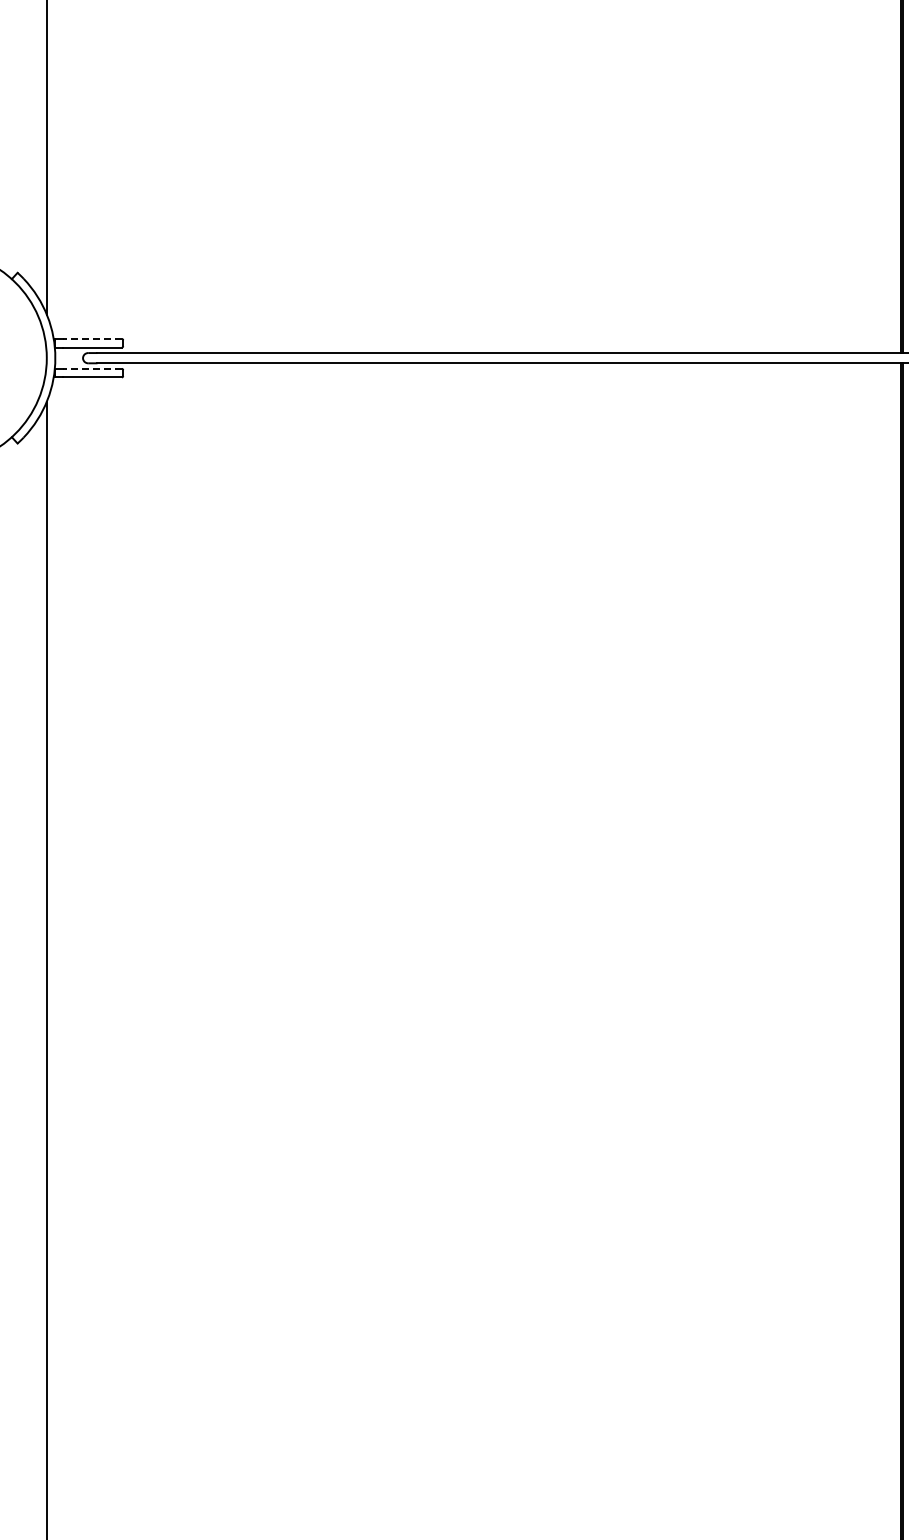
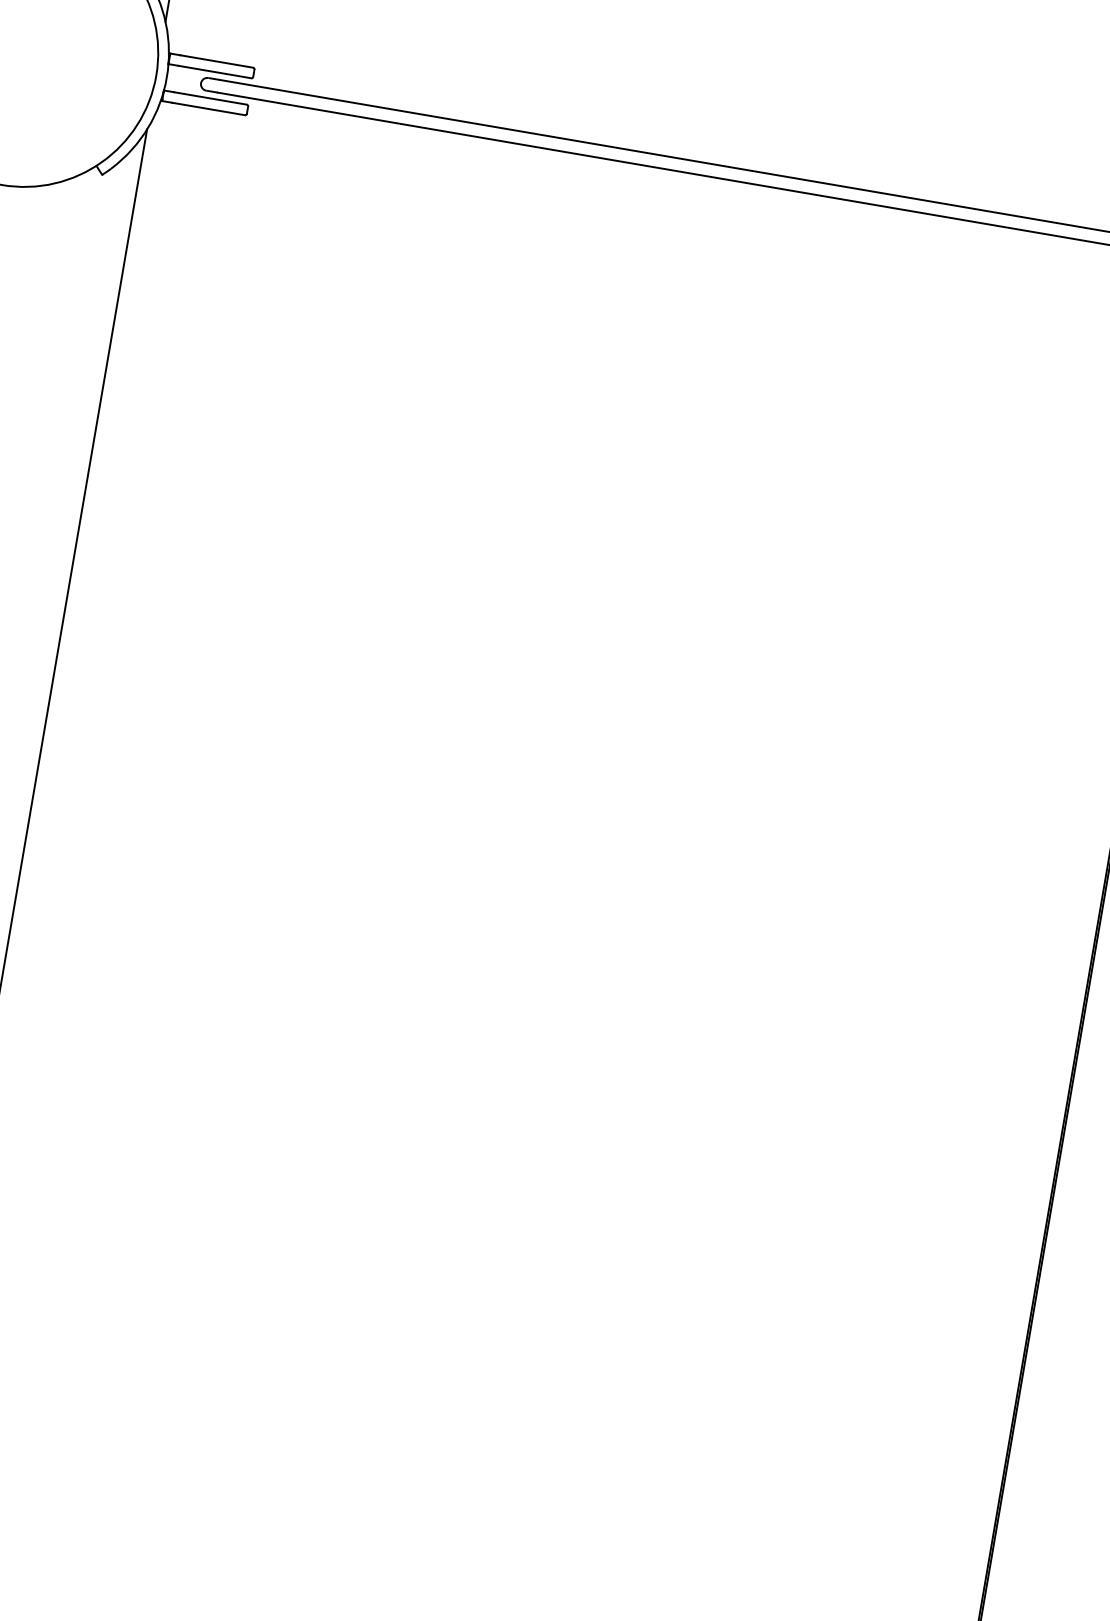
line: (91, 338) -> (215, 60), dashed -> solid
line: (91, 368) -> (209, 97), dashed -> solid

